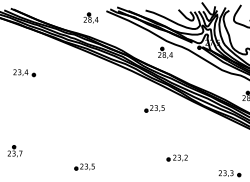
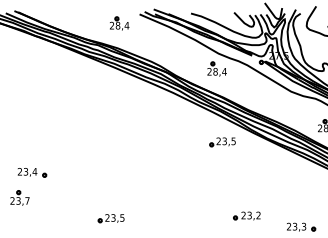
part: (24, 73) -> (32, 173), moved
part: (154, 108) -> (222, 141), moved
part: (176, 157) -> (245, 215), moved

